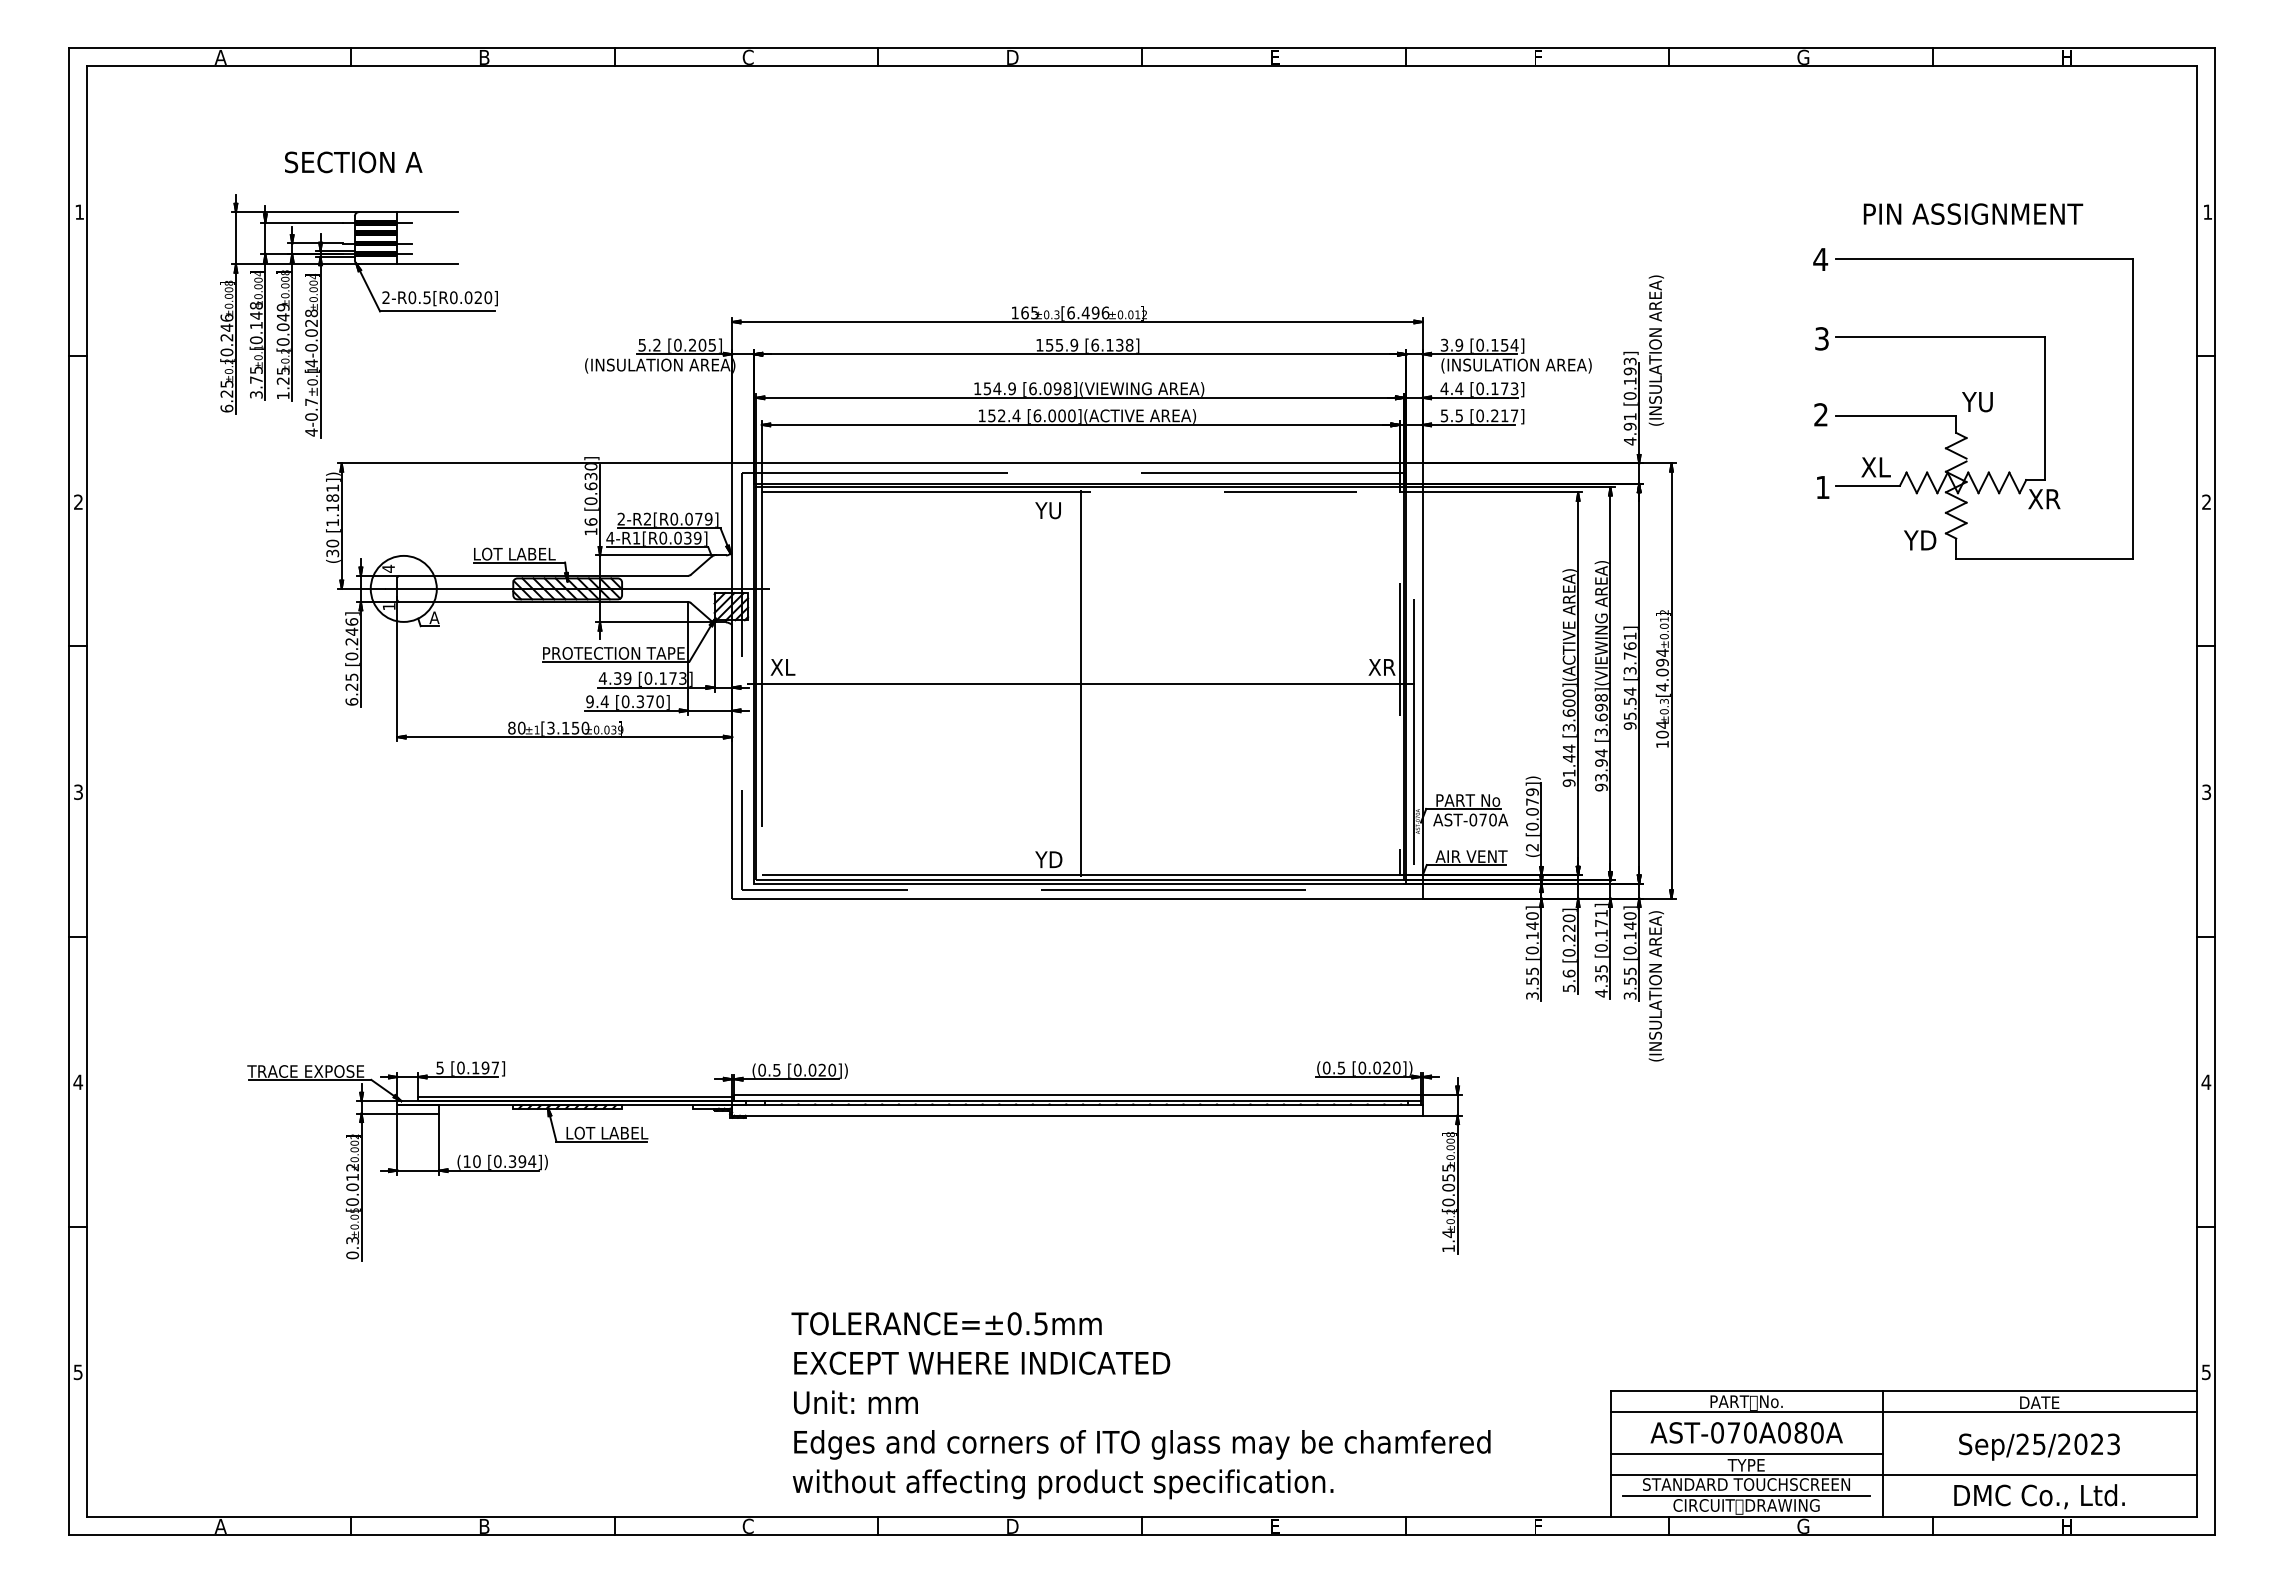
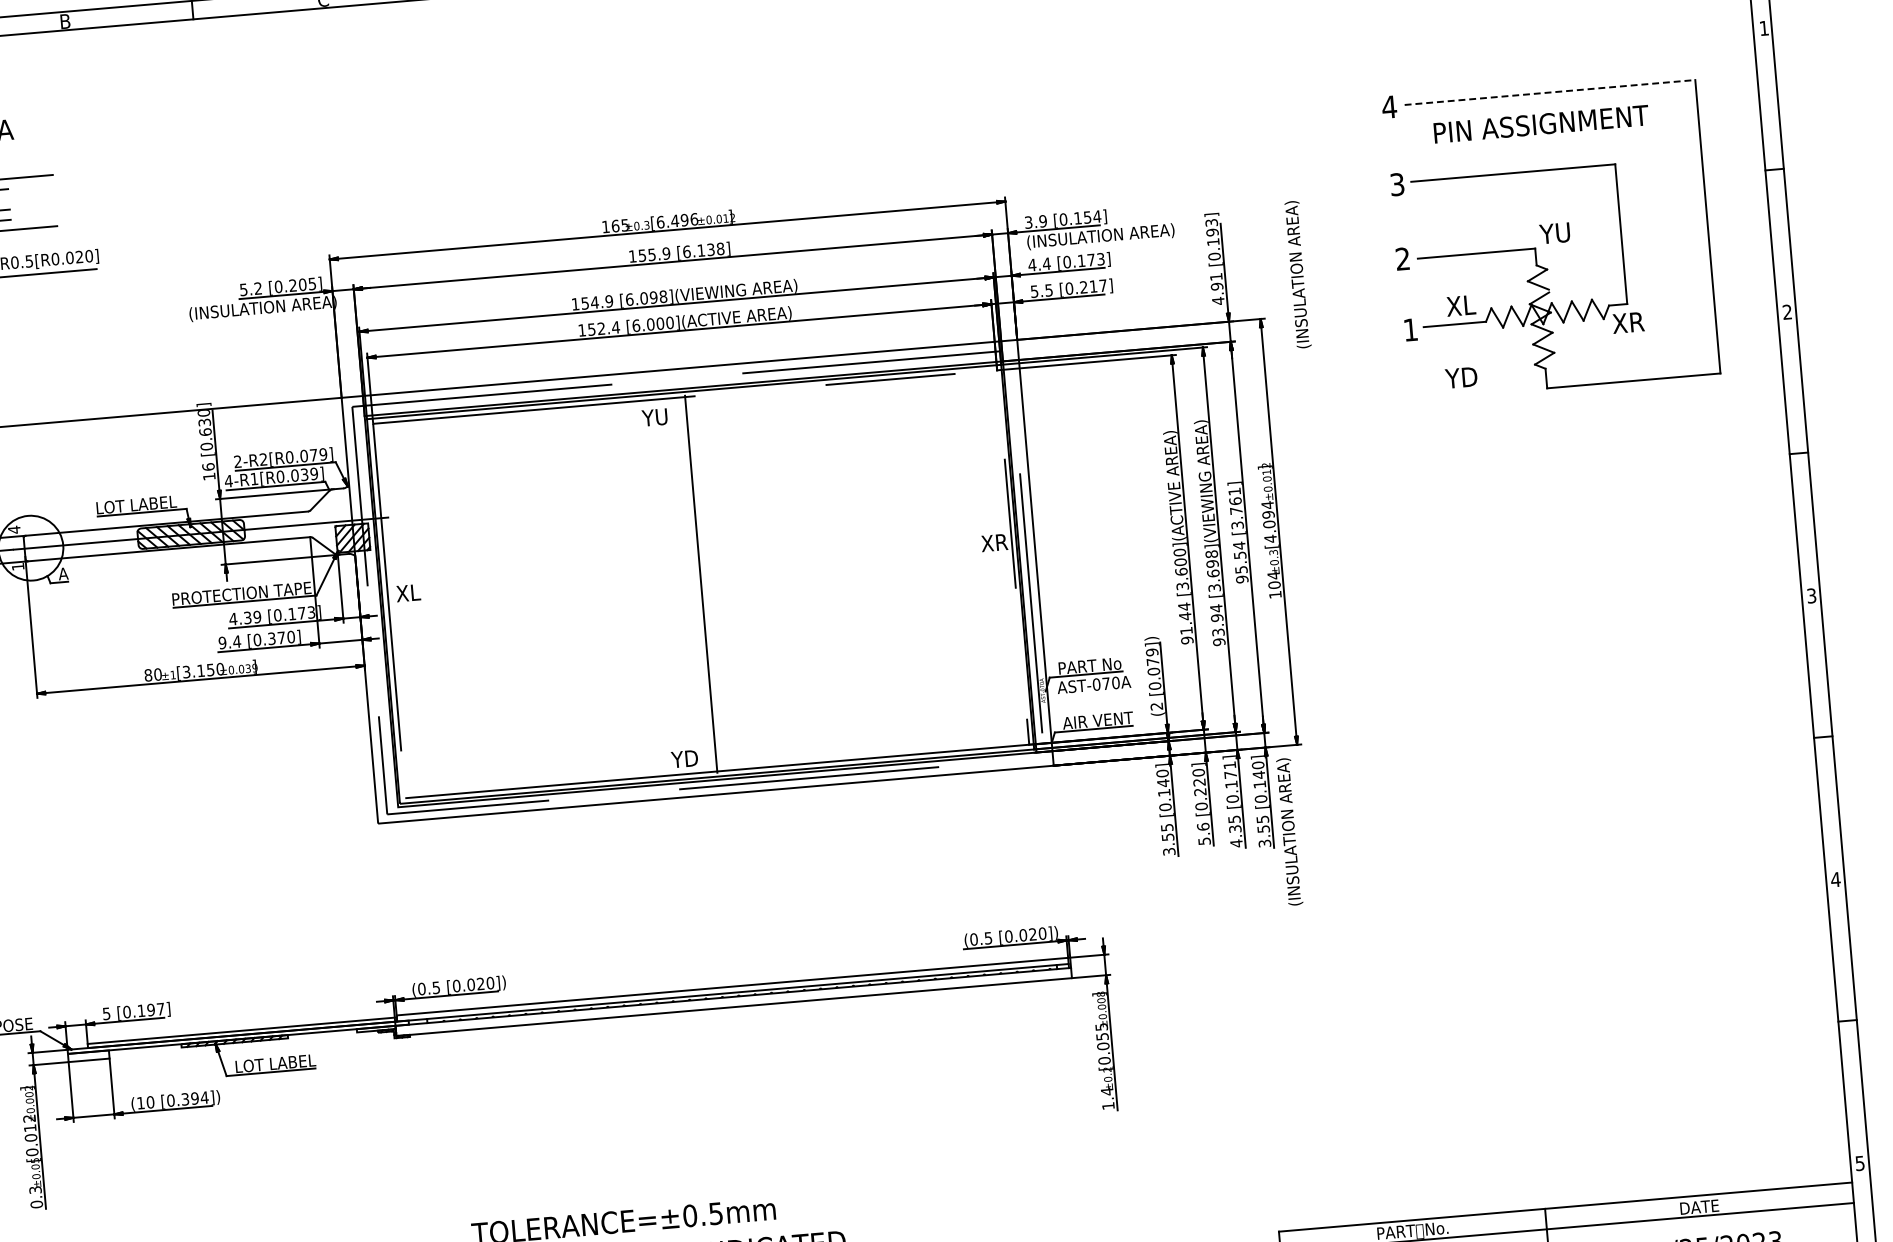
text: (1973, 213) -> (1541, 123), moved
line: (1984, 258) -> (1549, 92), solid -> dashed
text: (1655, 350) -> (1297, 274), moved
text: (1920, 540) -> (1461, 377), moved
line: (1080, 683) -> (700, 583), removed

